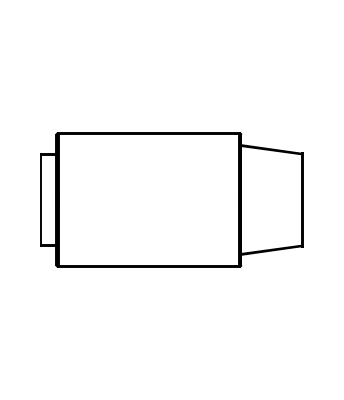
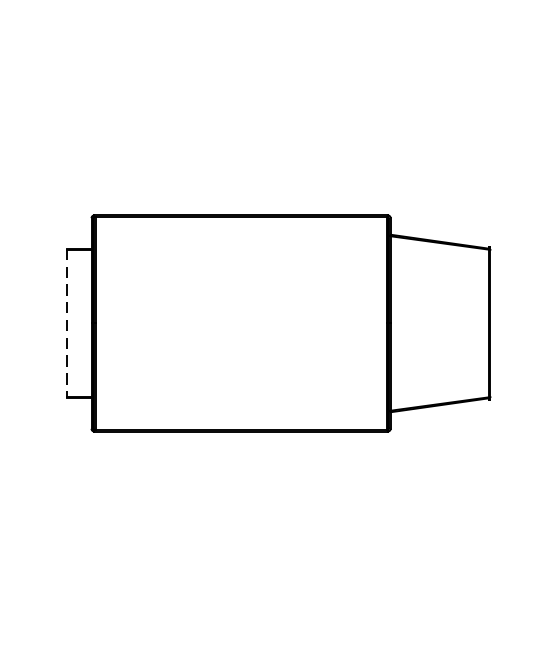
line: (41, 200) -> (67, 324), solid -> dashed

